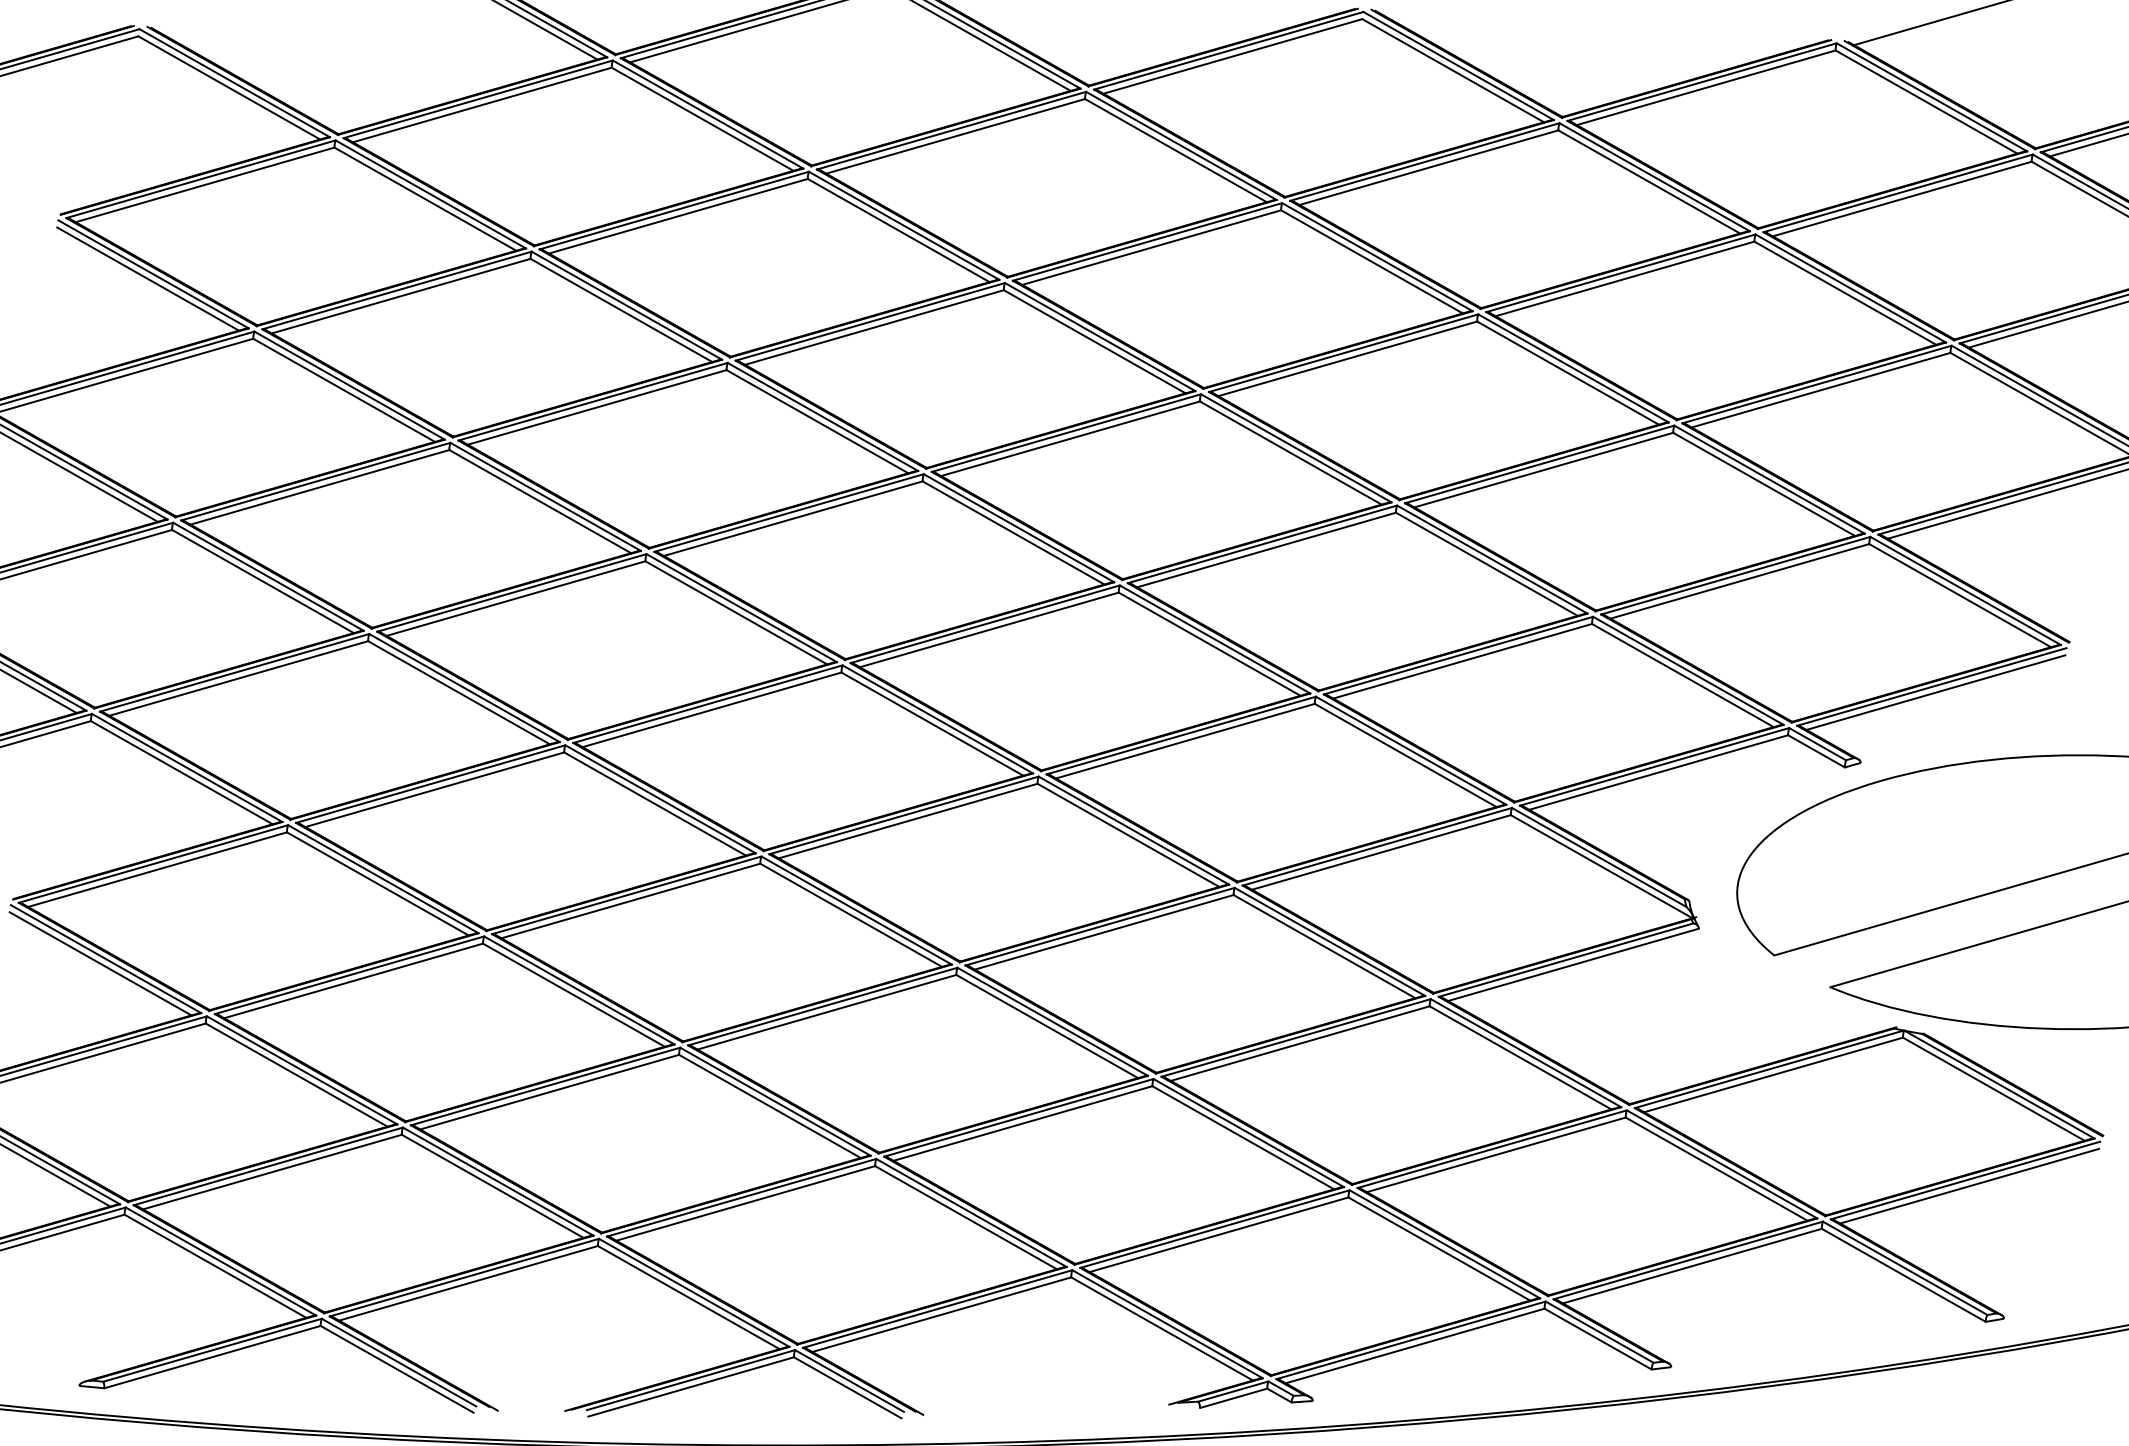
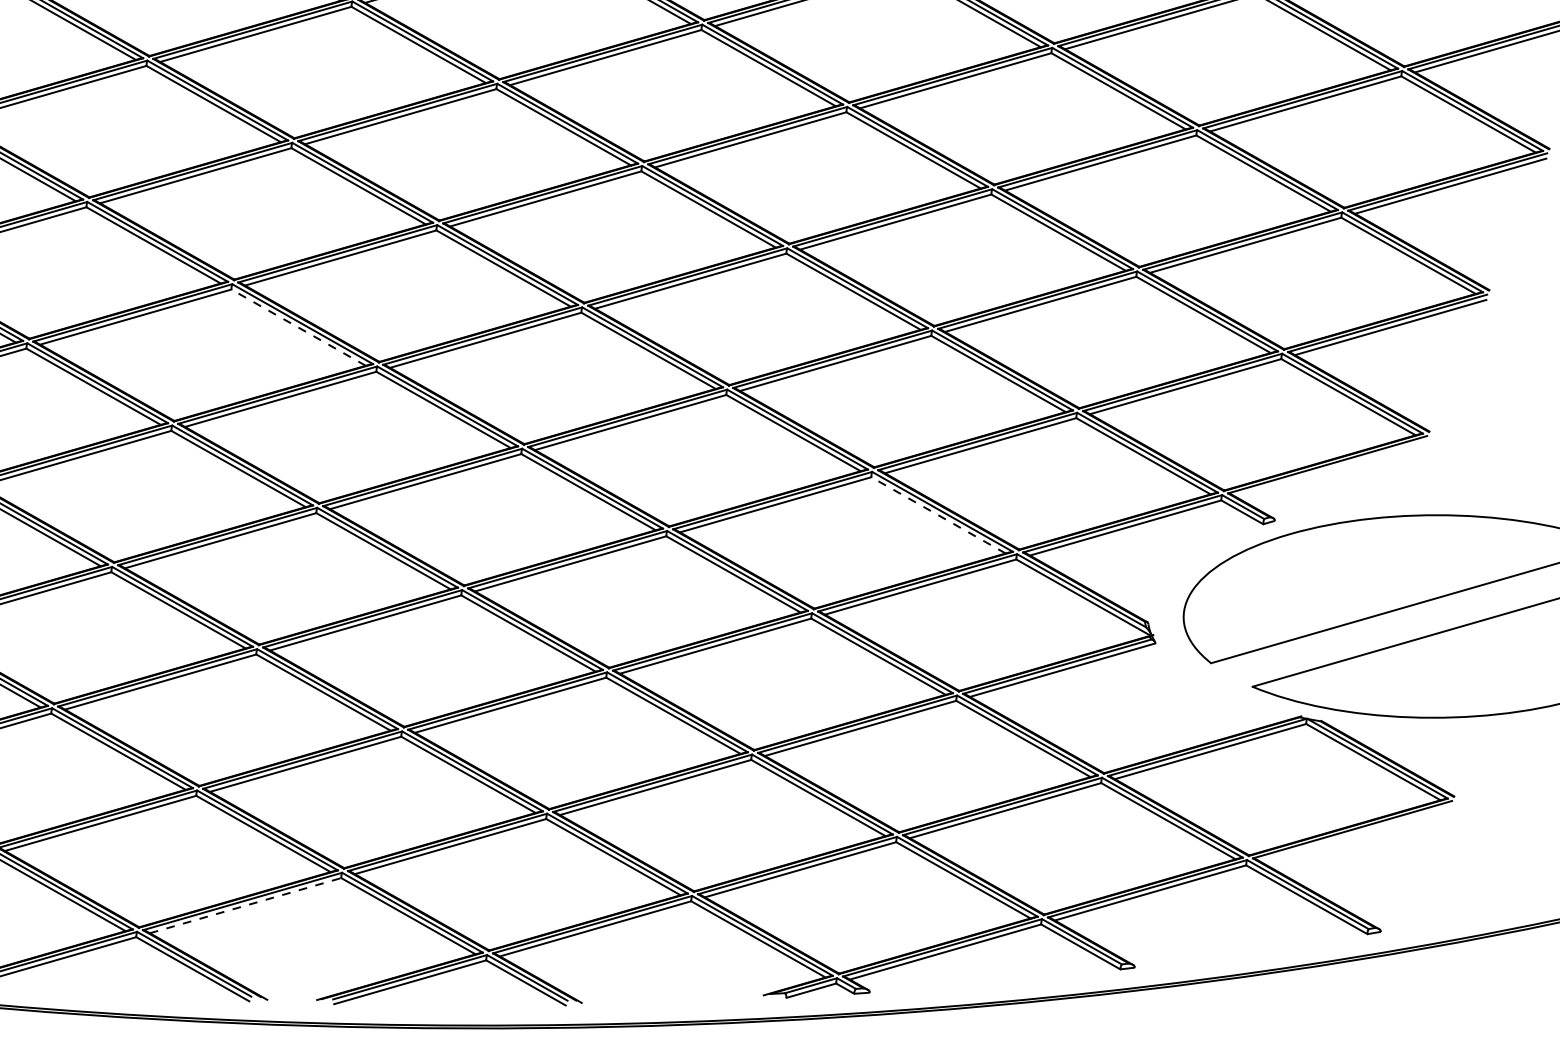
line: (539, 501) -> (298, 327), solid -> dashed
line: (1935, 692) -> (1330, 468), removed
line: (1405, 755) -> (938, 515), solid -> dashed
line: (1969, 1185) -> (1355, 833), removed
line: (468, 1283) -> (245, 905), solid -> dashed

